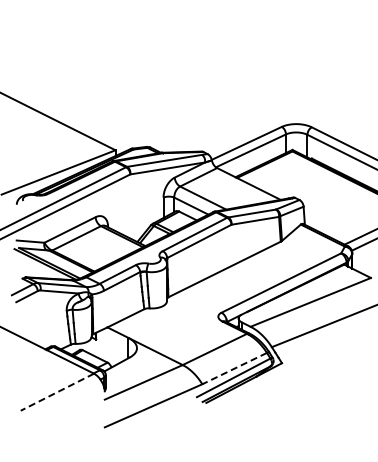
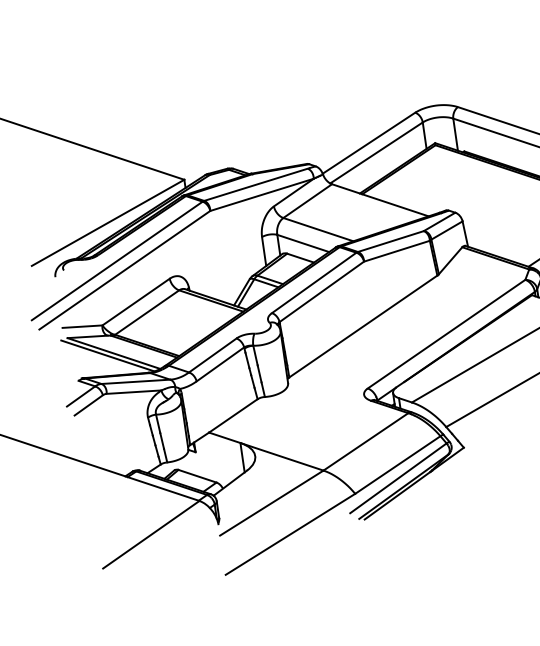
line: (234, 368) -> (397, 464), dashed -> solid
line: (56, 392) -> (150, 535), dashed -> solid

